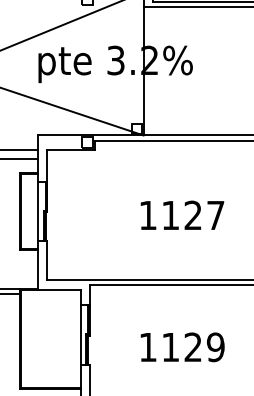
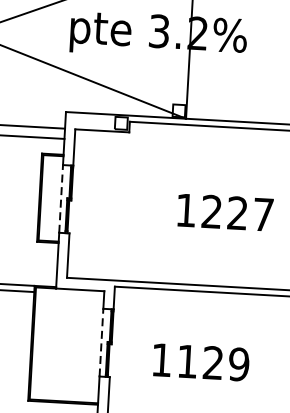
line: (38, 211) -> (61, 198), solid -> dashed
text: (170, 214) -> (211, 210), 1127 -> 1227
line: (80, 335) -> (101, 343), solid -> dashed
text: (182, 347) -> (201, 362), moved

